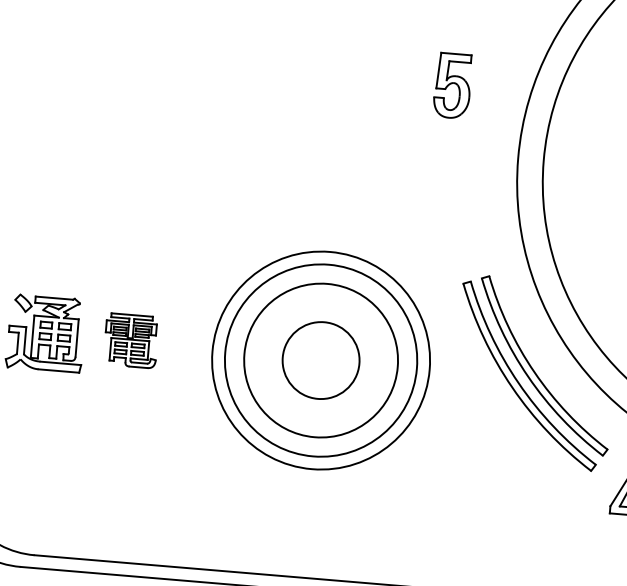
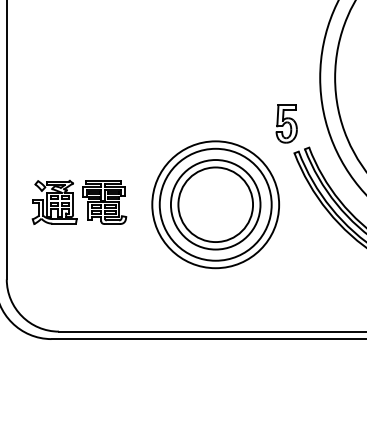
part: (452, 84) -> (286, 123), moved
part: (130, 340) -> (104, 202), size x1.43
circle: (320, 360) -> (215, 204), size x1.67

